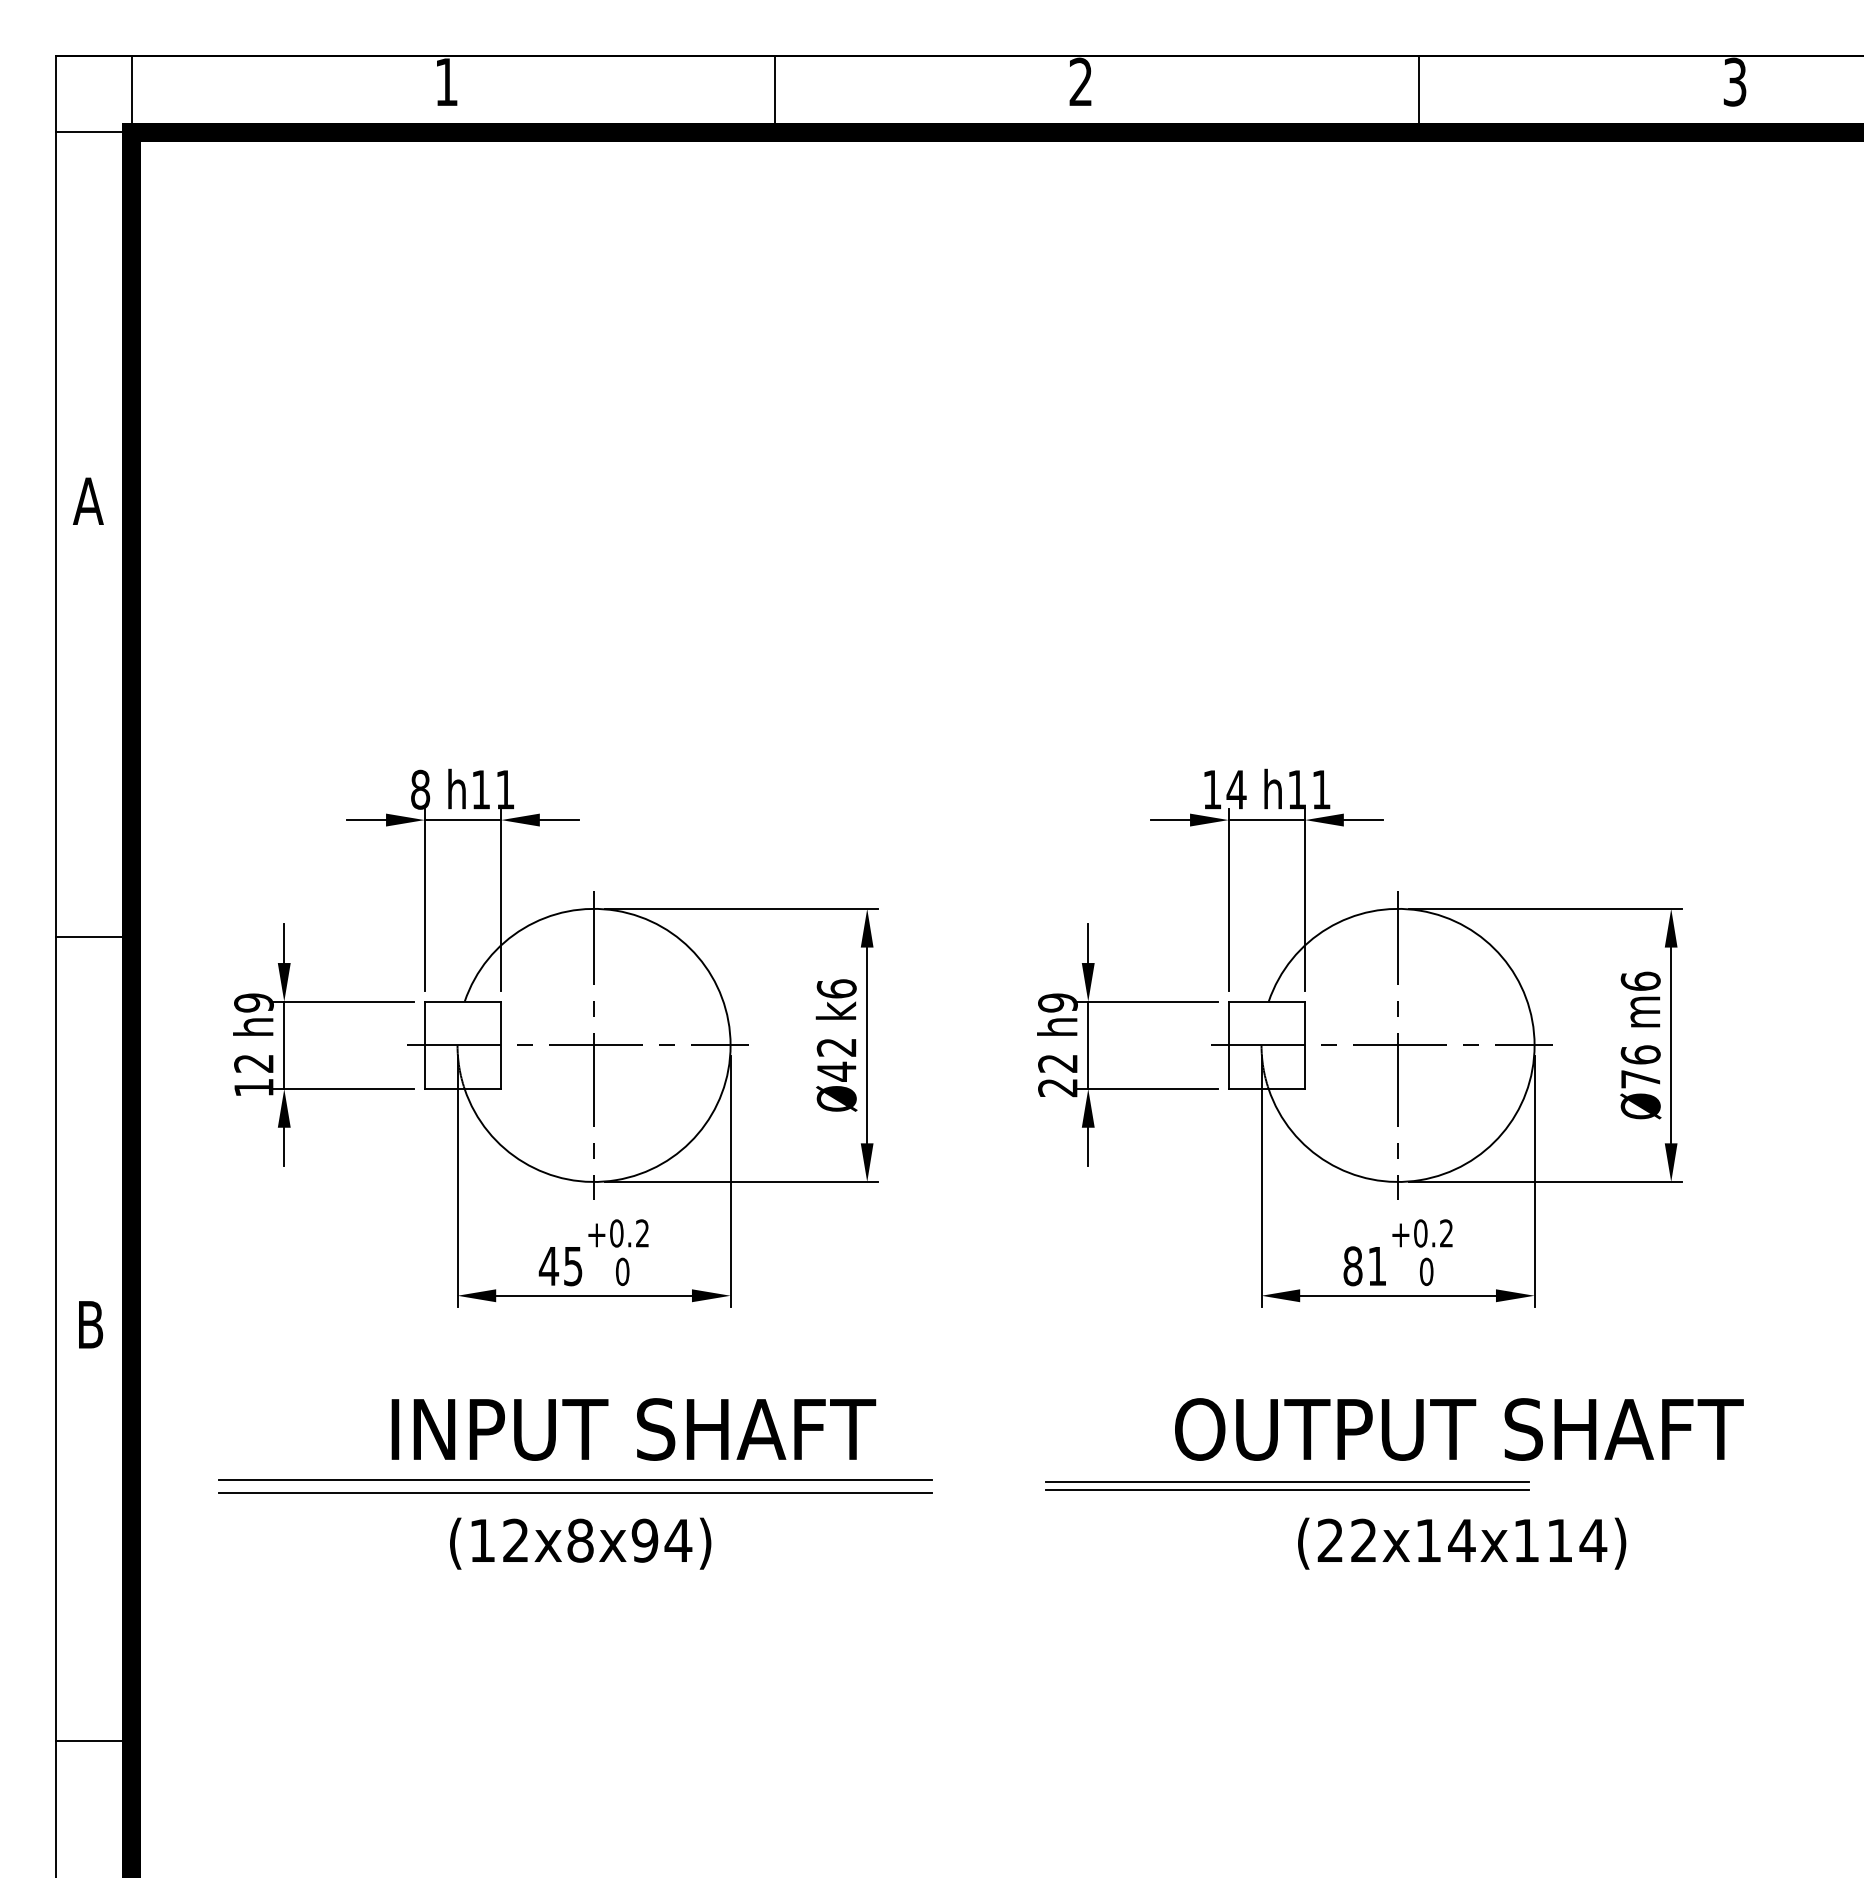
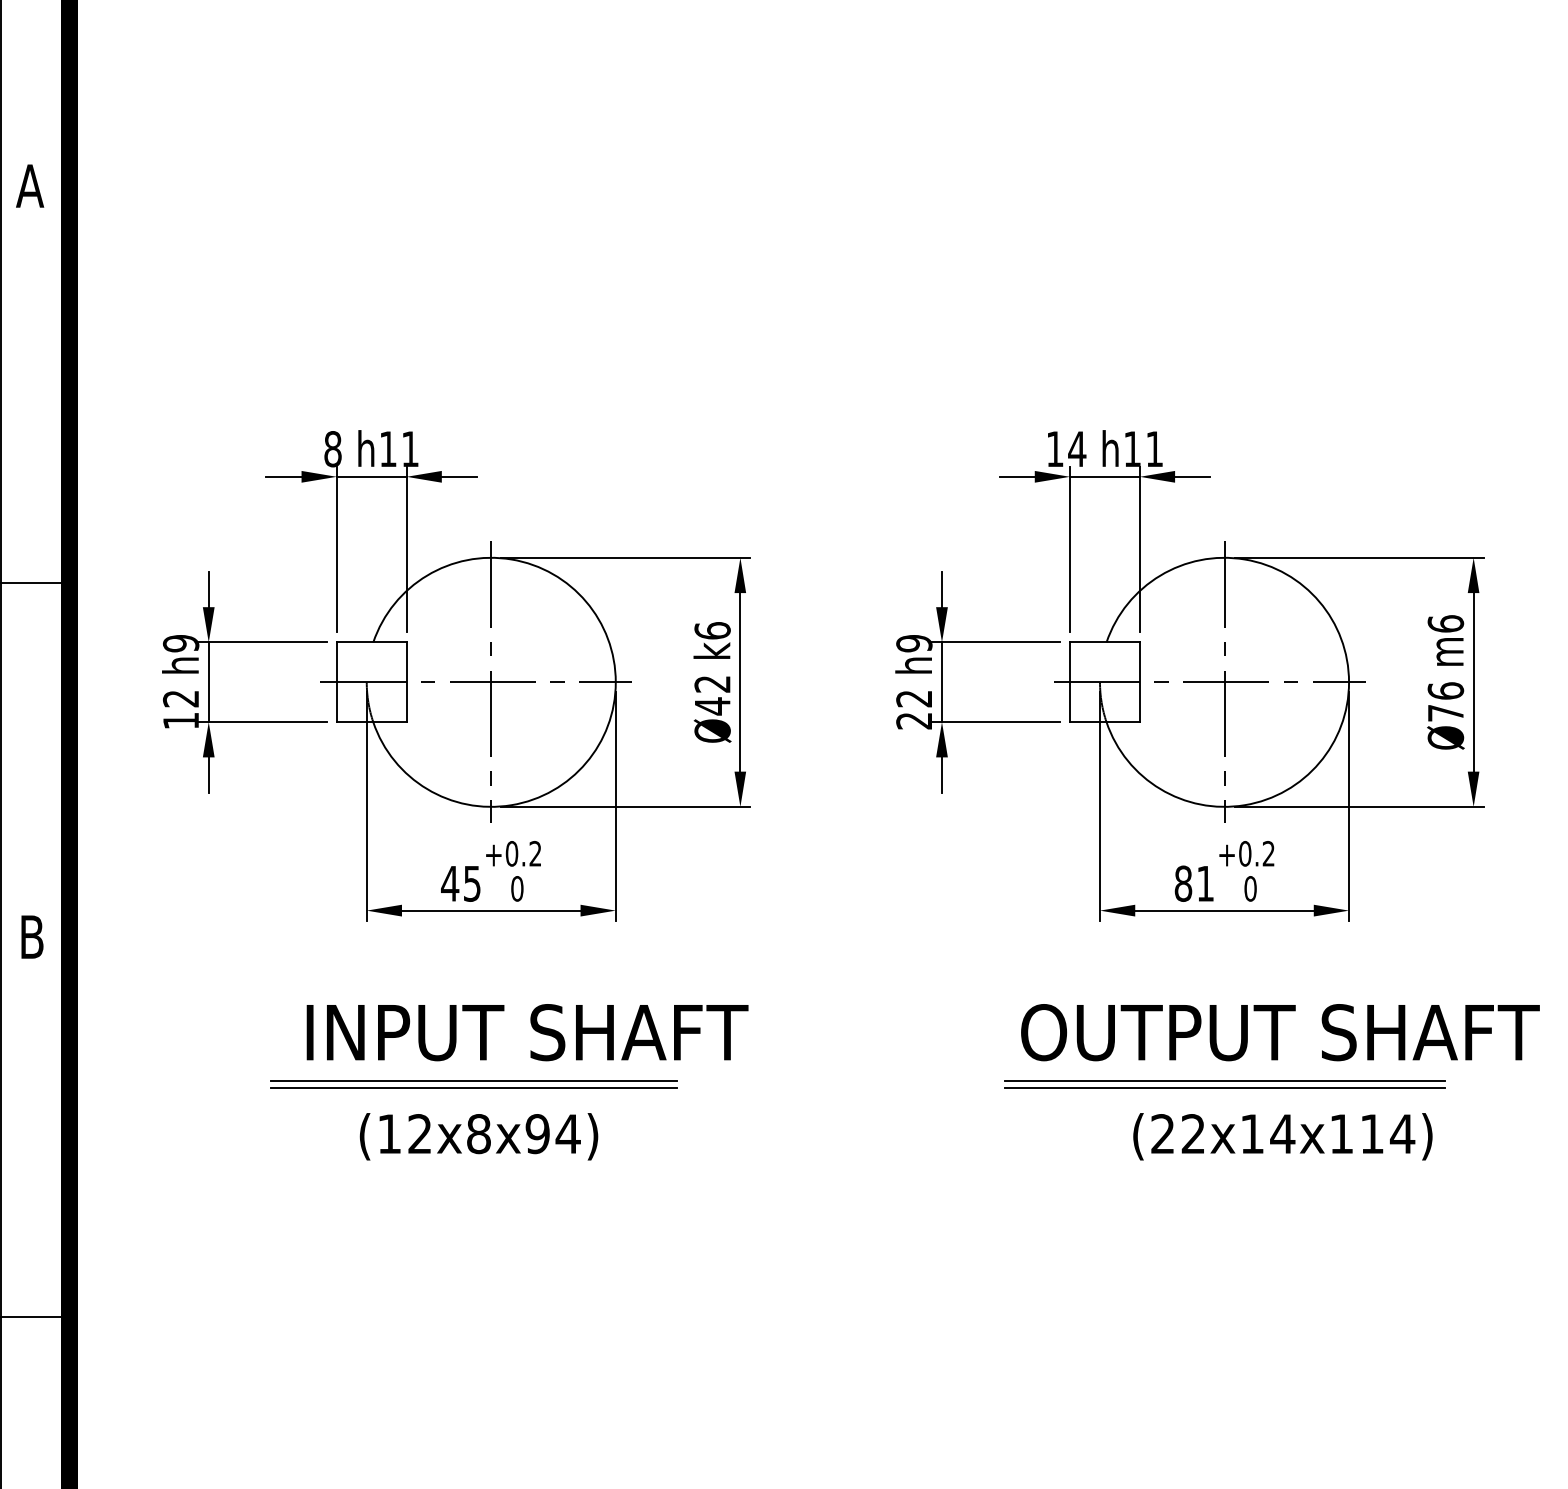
part: (575, 1485) -> (474, 1083), size x0.62
part: (1287, 1485) -> (1224, 1083), moved

